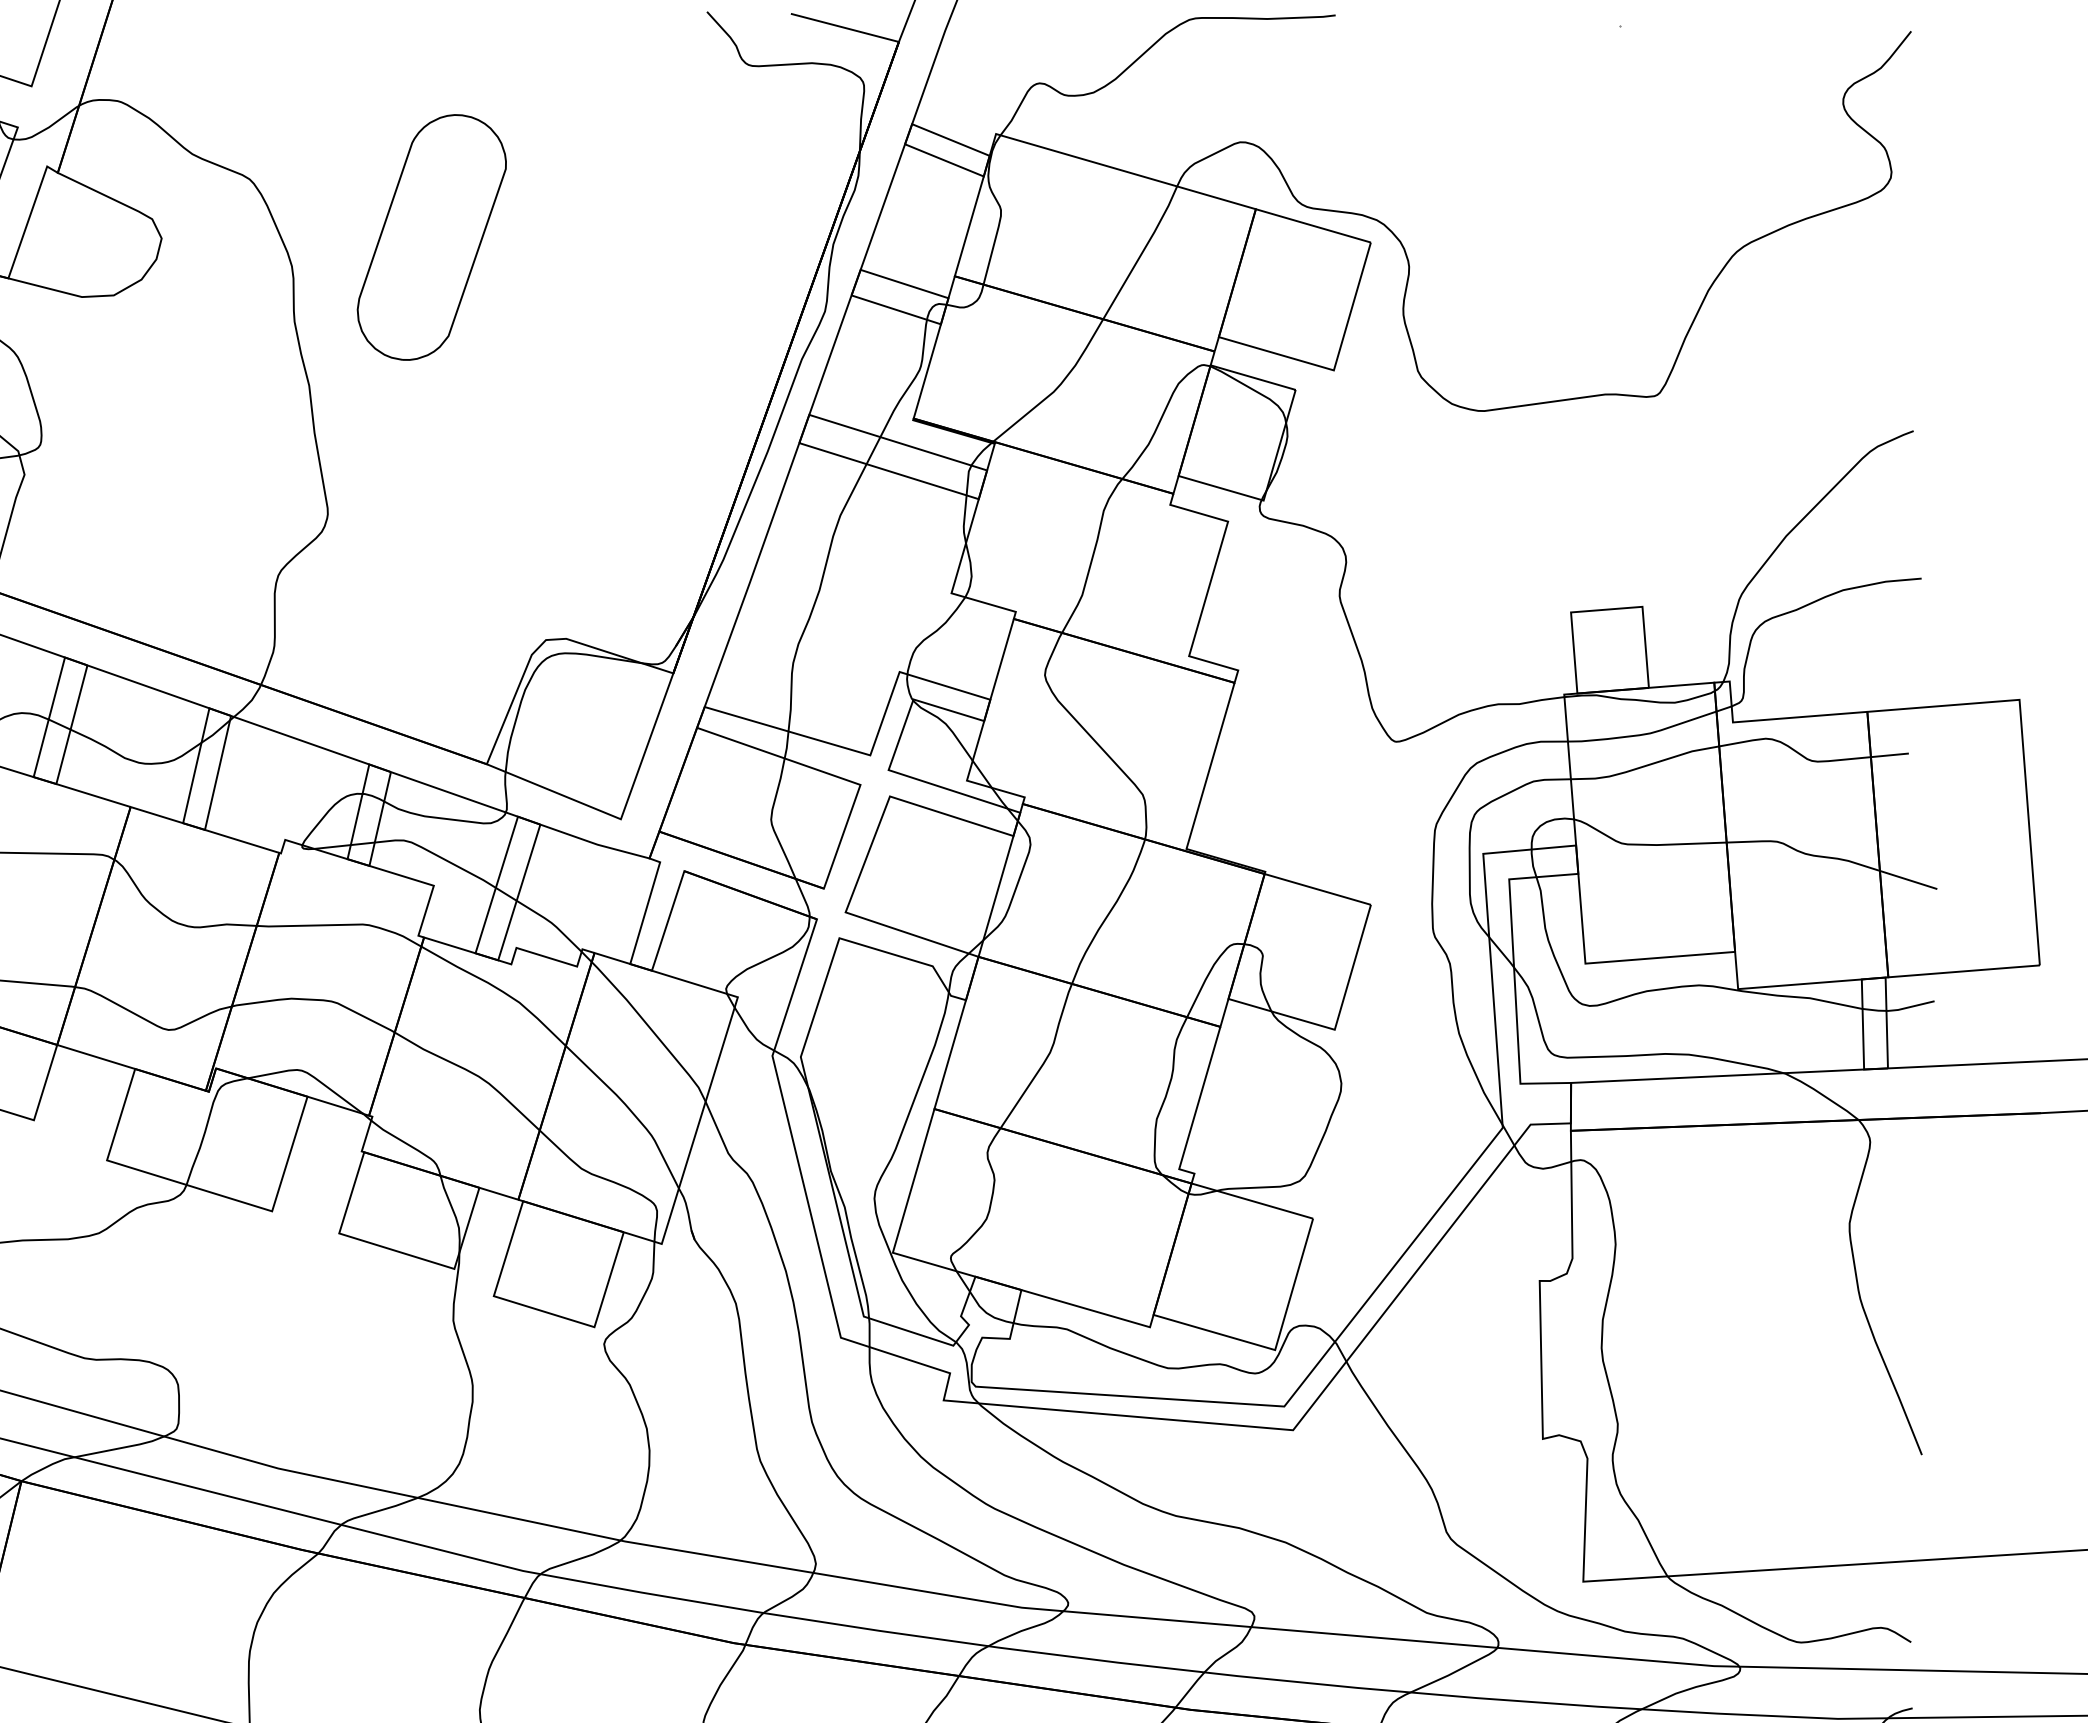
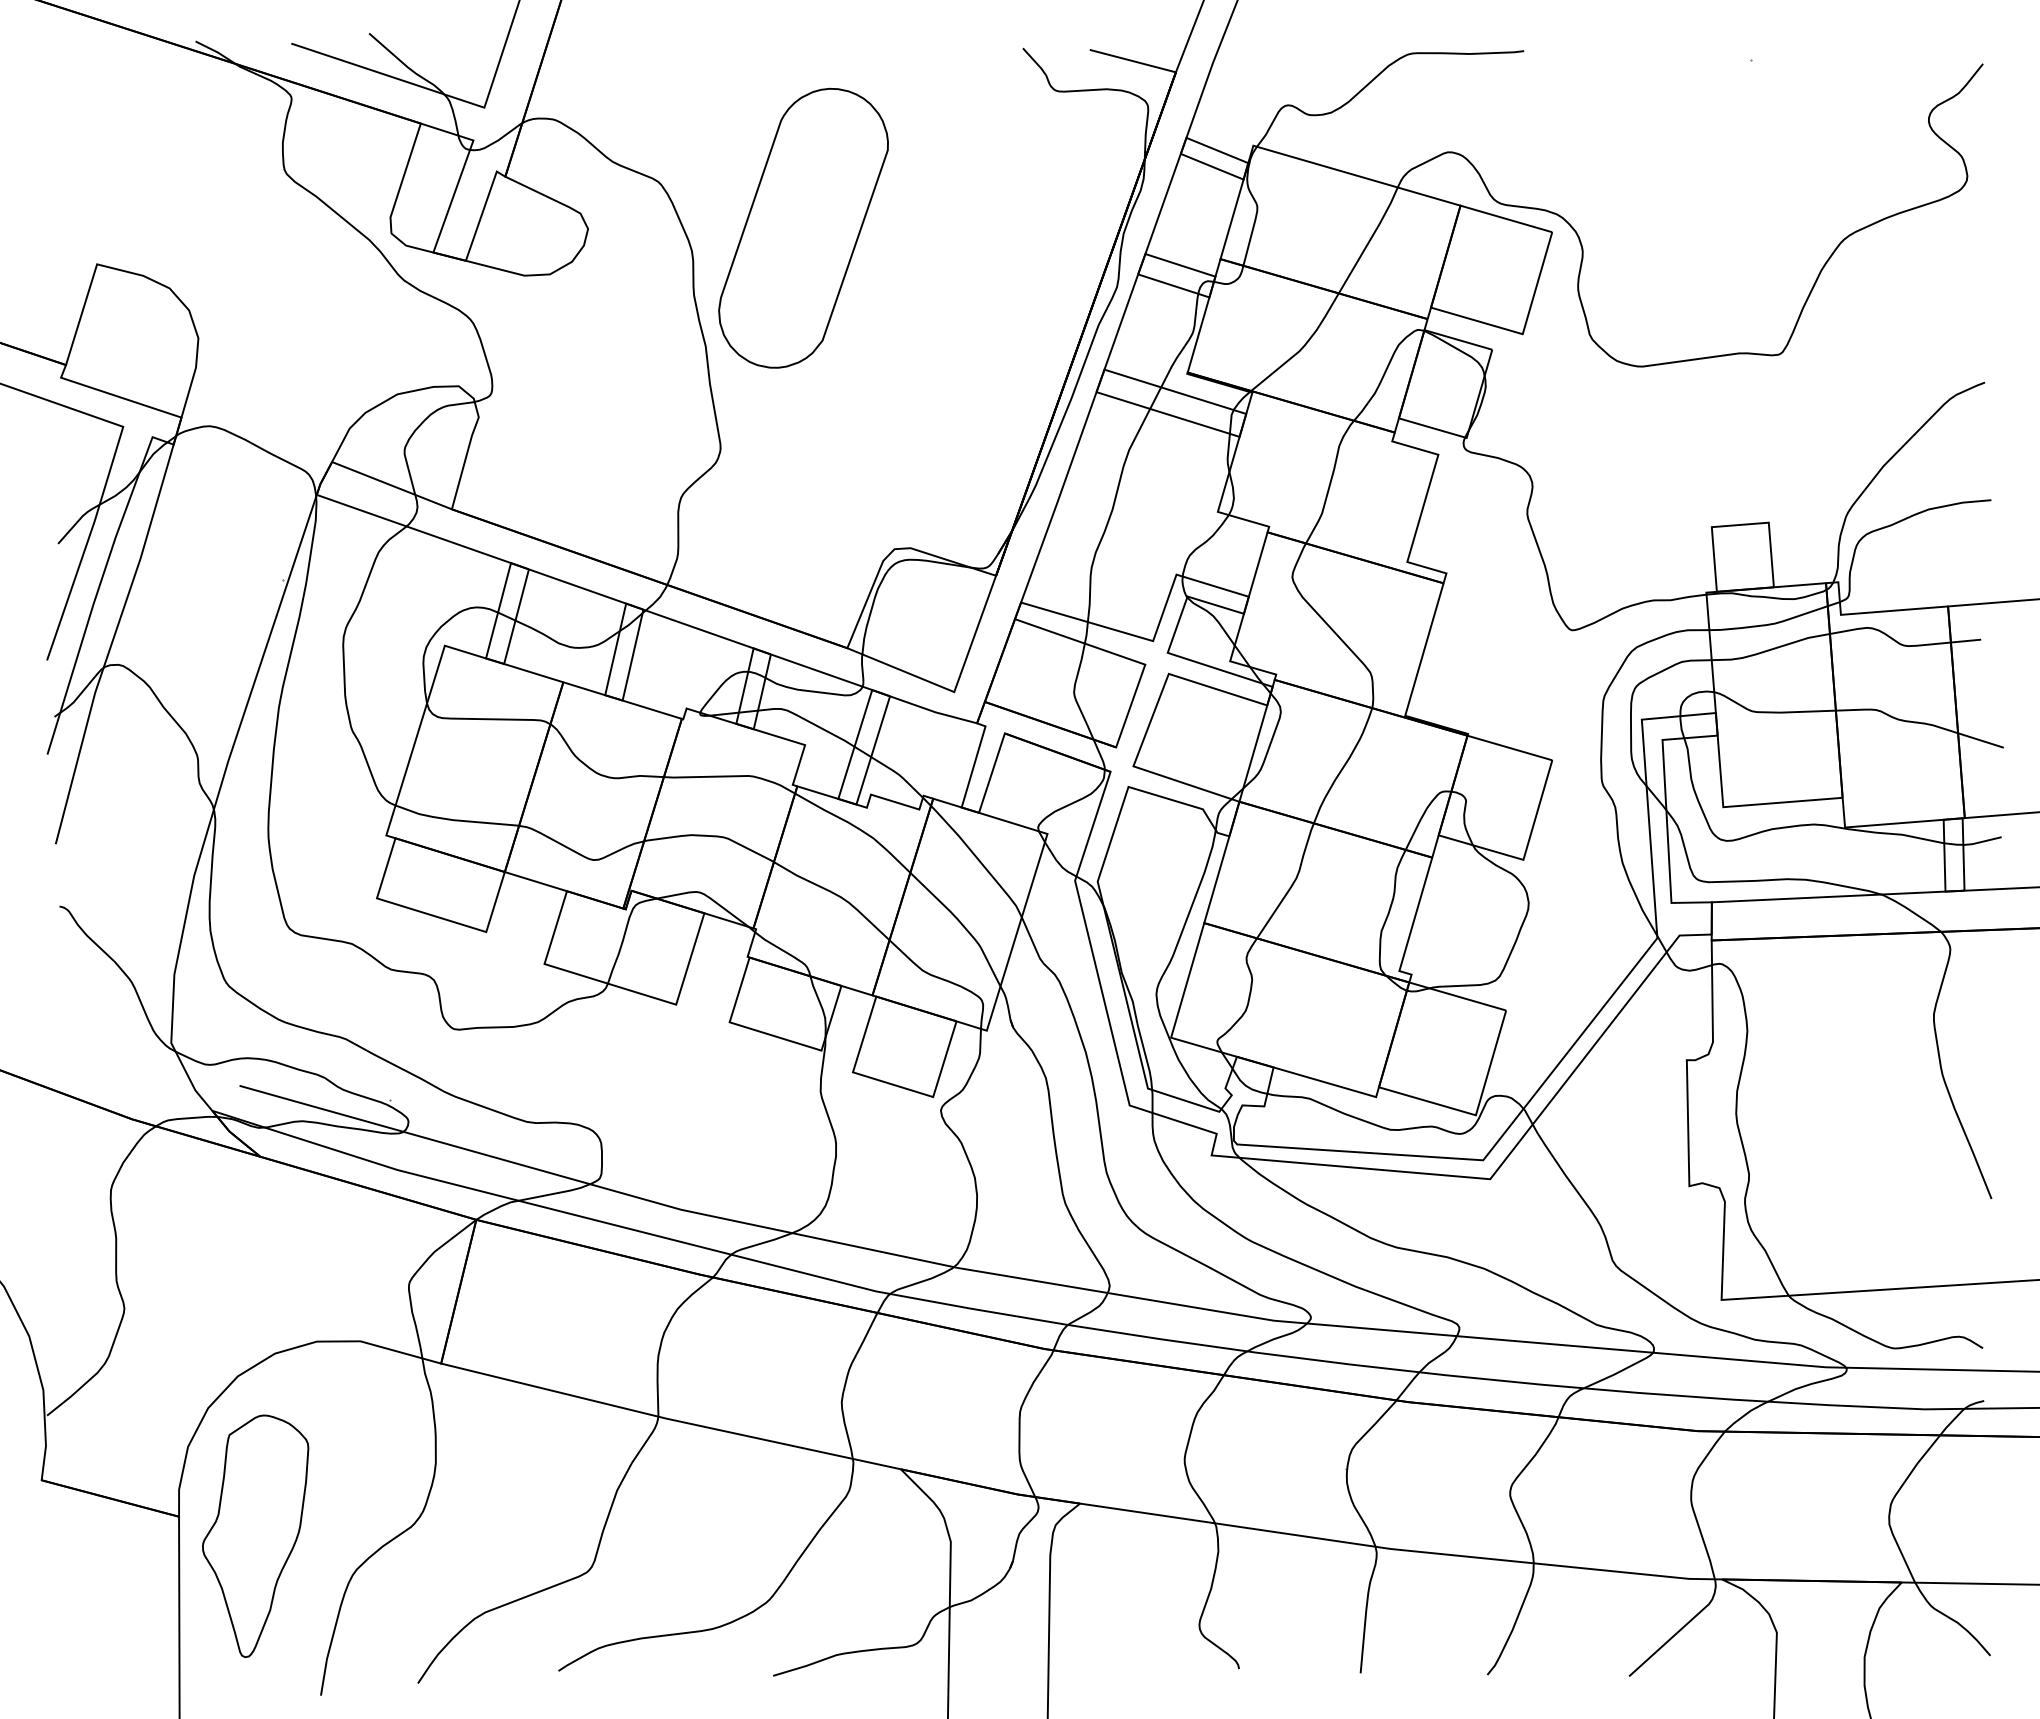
part: (431, 236) -> (803, 227), size x1.43

